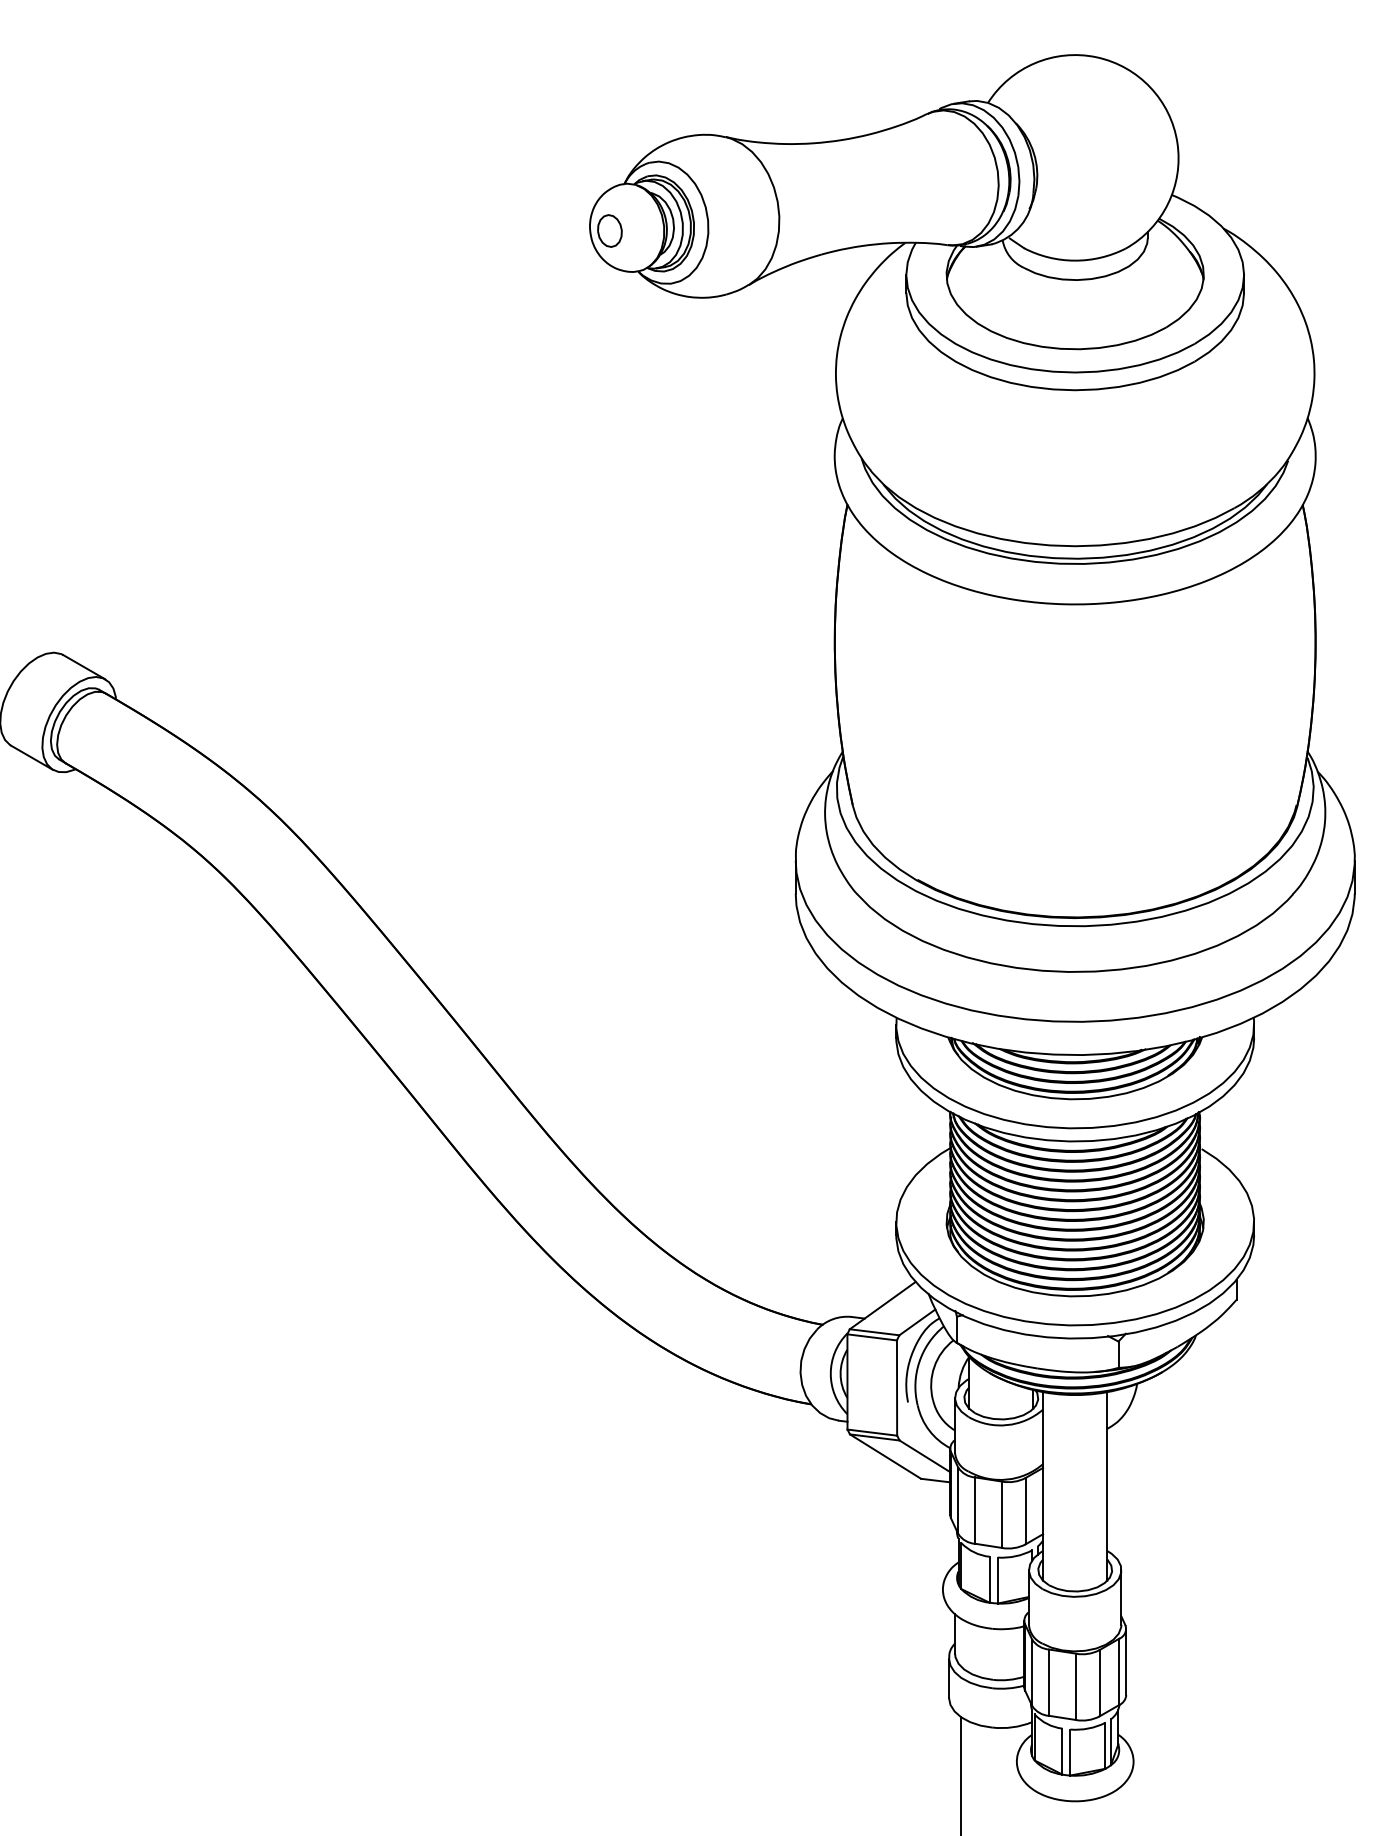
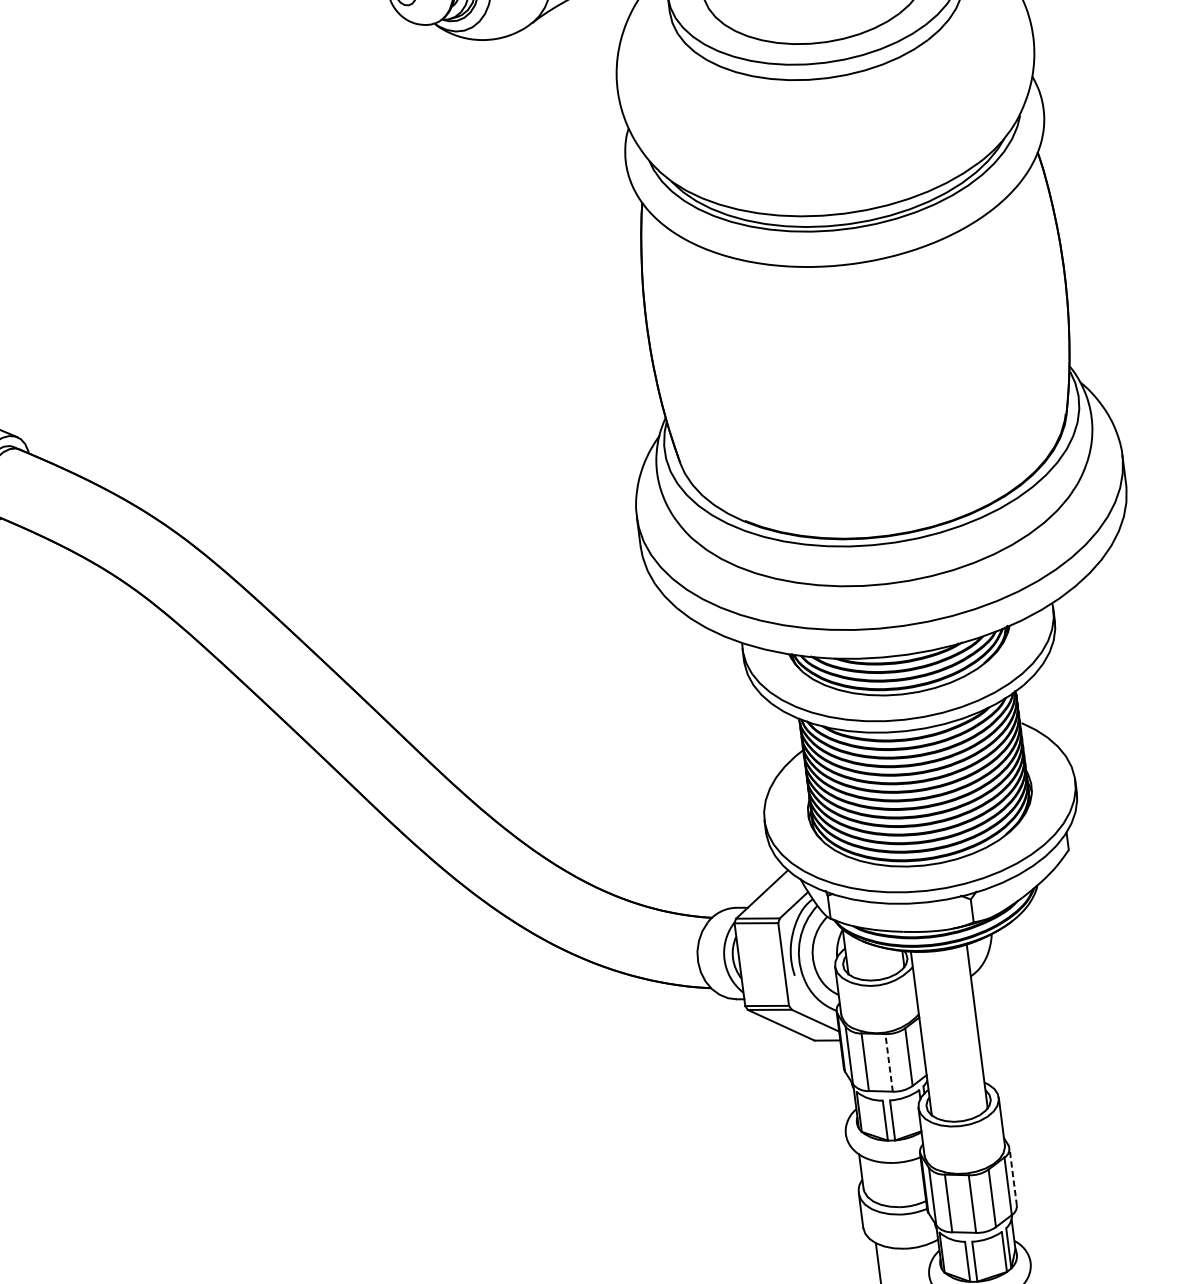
line: (1002, 1514) -> (889, 1062), solid -> dashed
line: (1126, 1661) -> (1013, 1176), solid -> dashed

